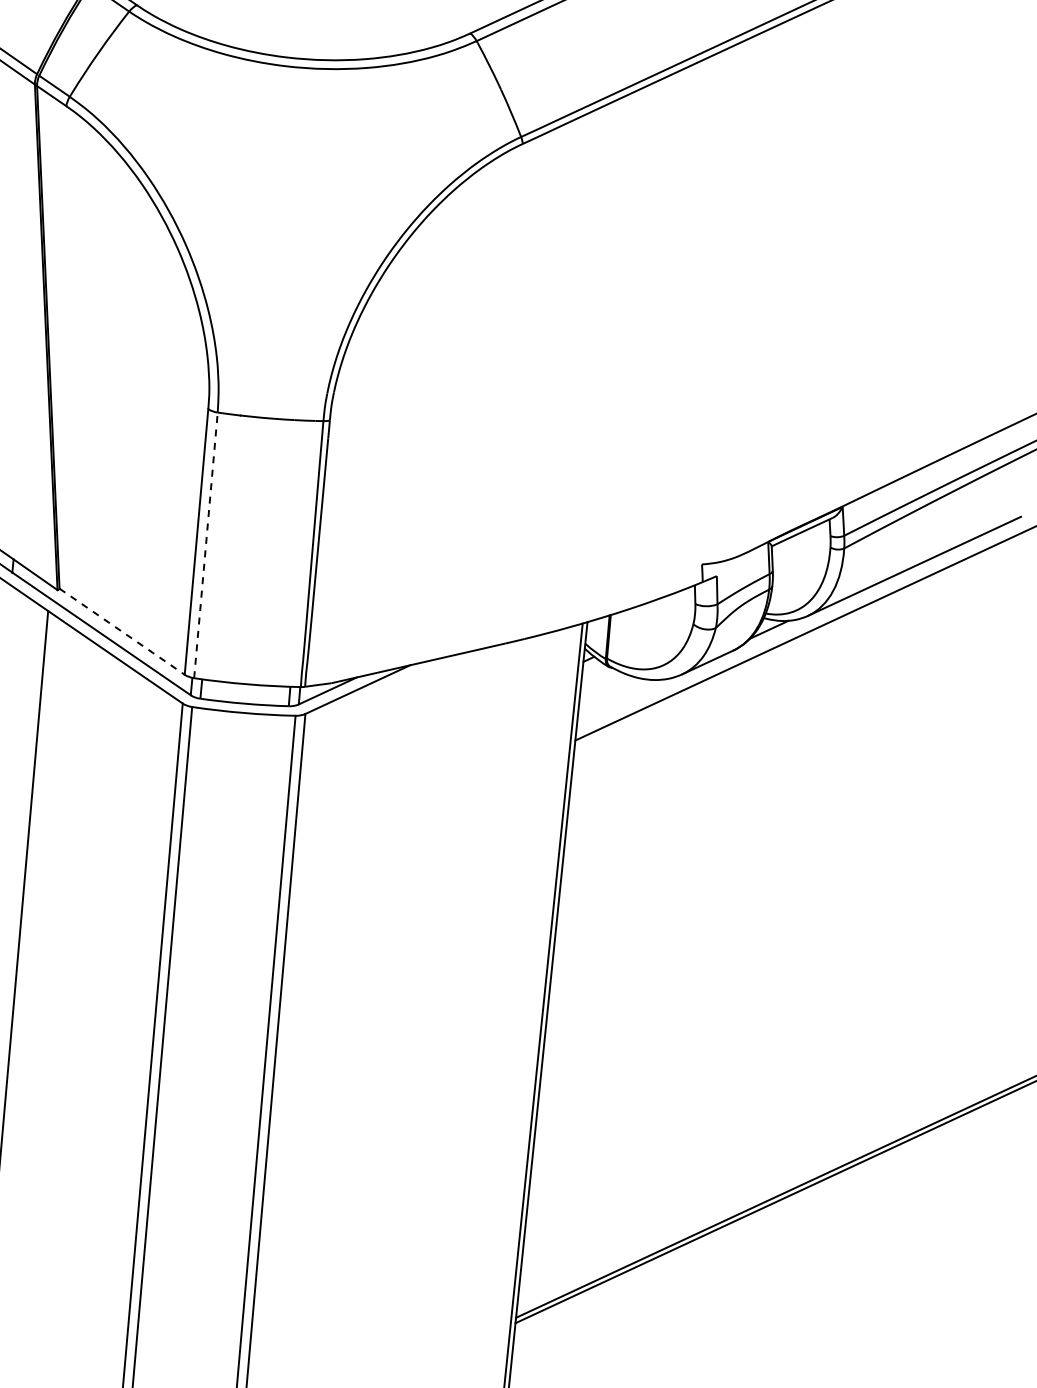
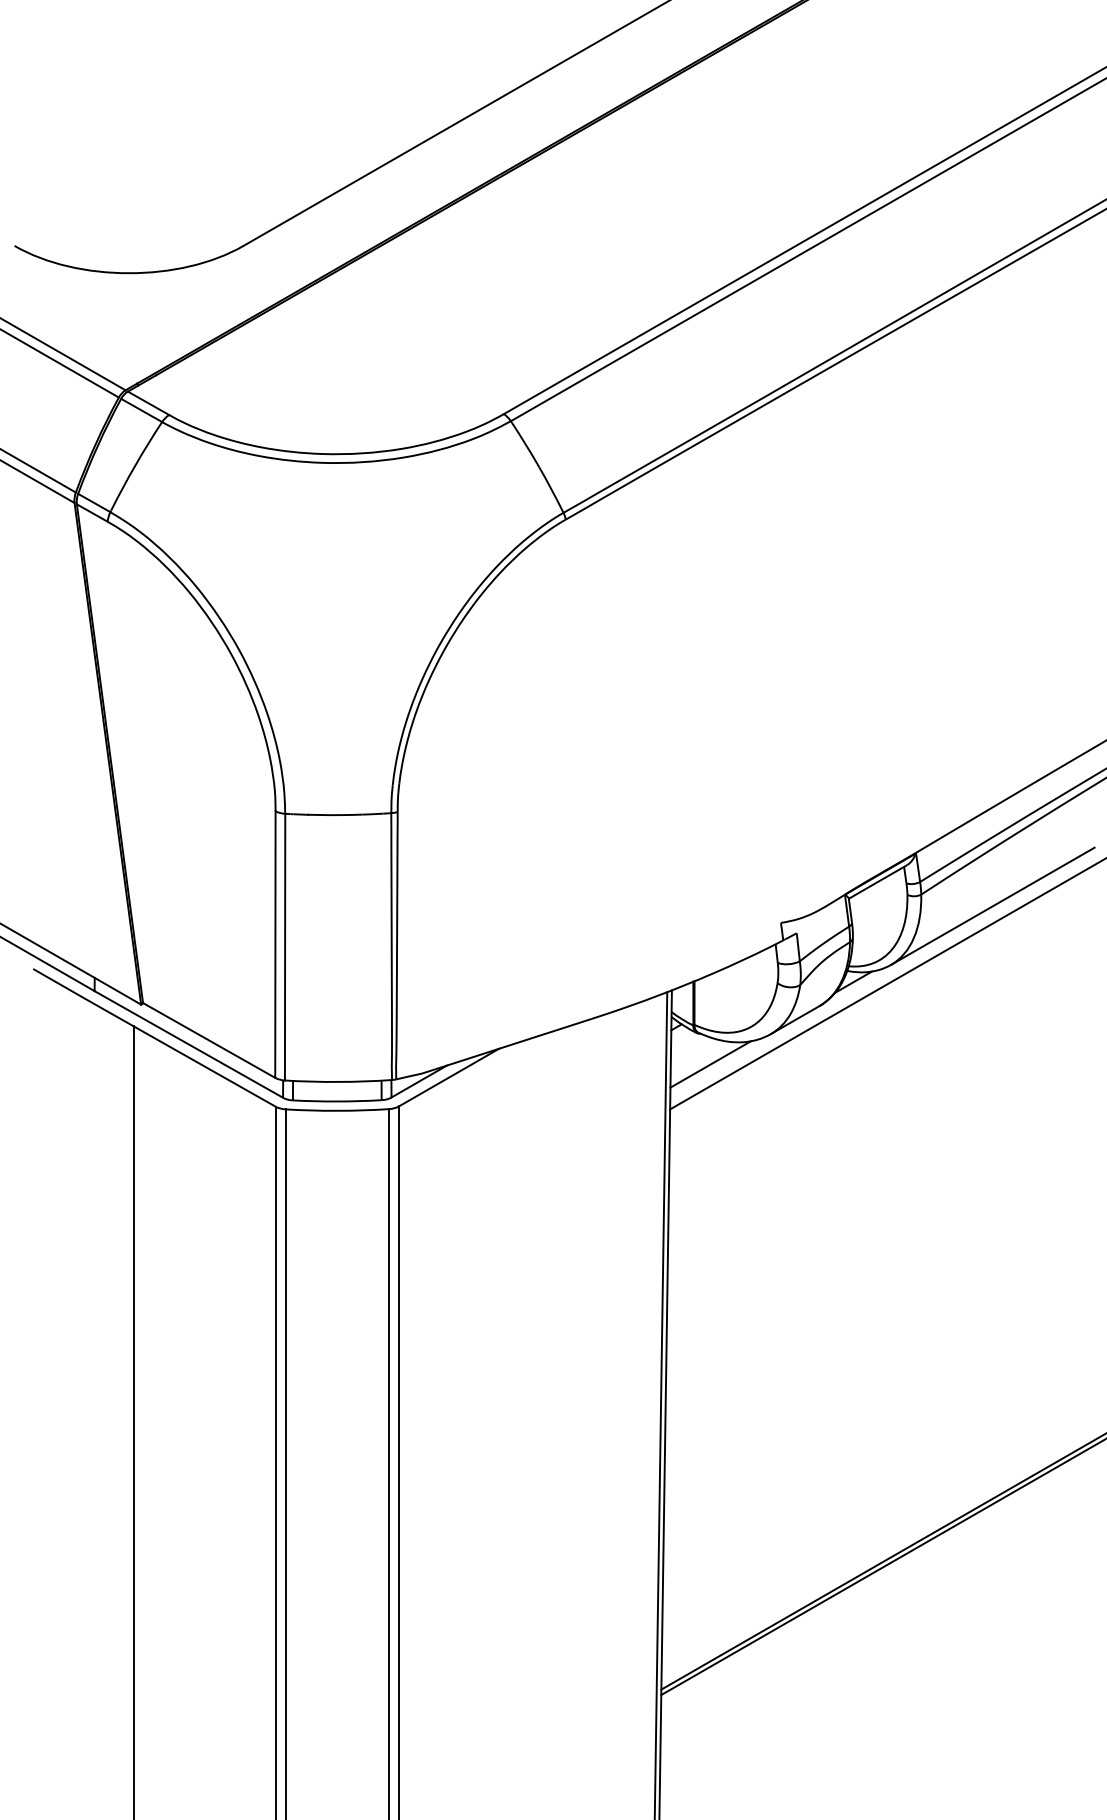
line: (206, 544) -> (285, 946), dashed -> solid
line: (122, 631) -> (209, 1040), dashed -> solid
line: (619, 699) -> (710, 1064), added

